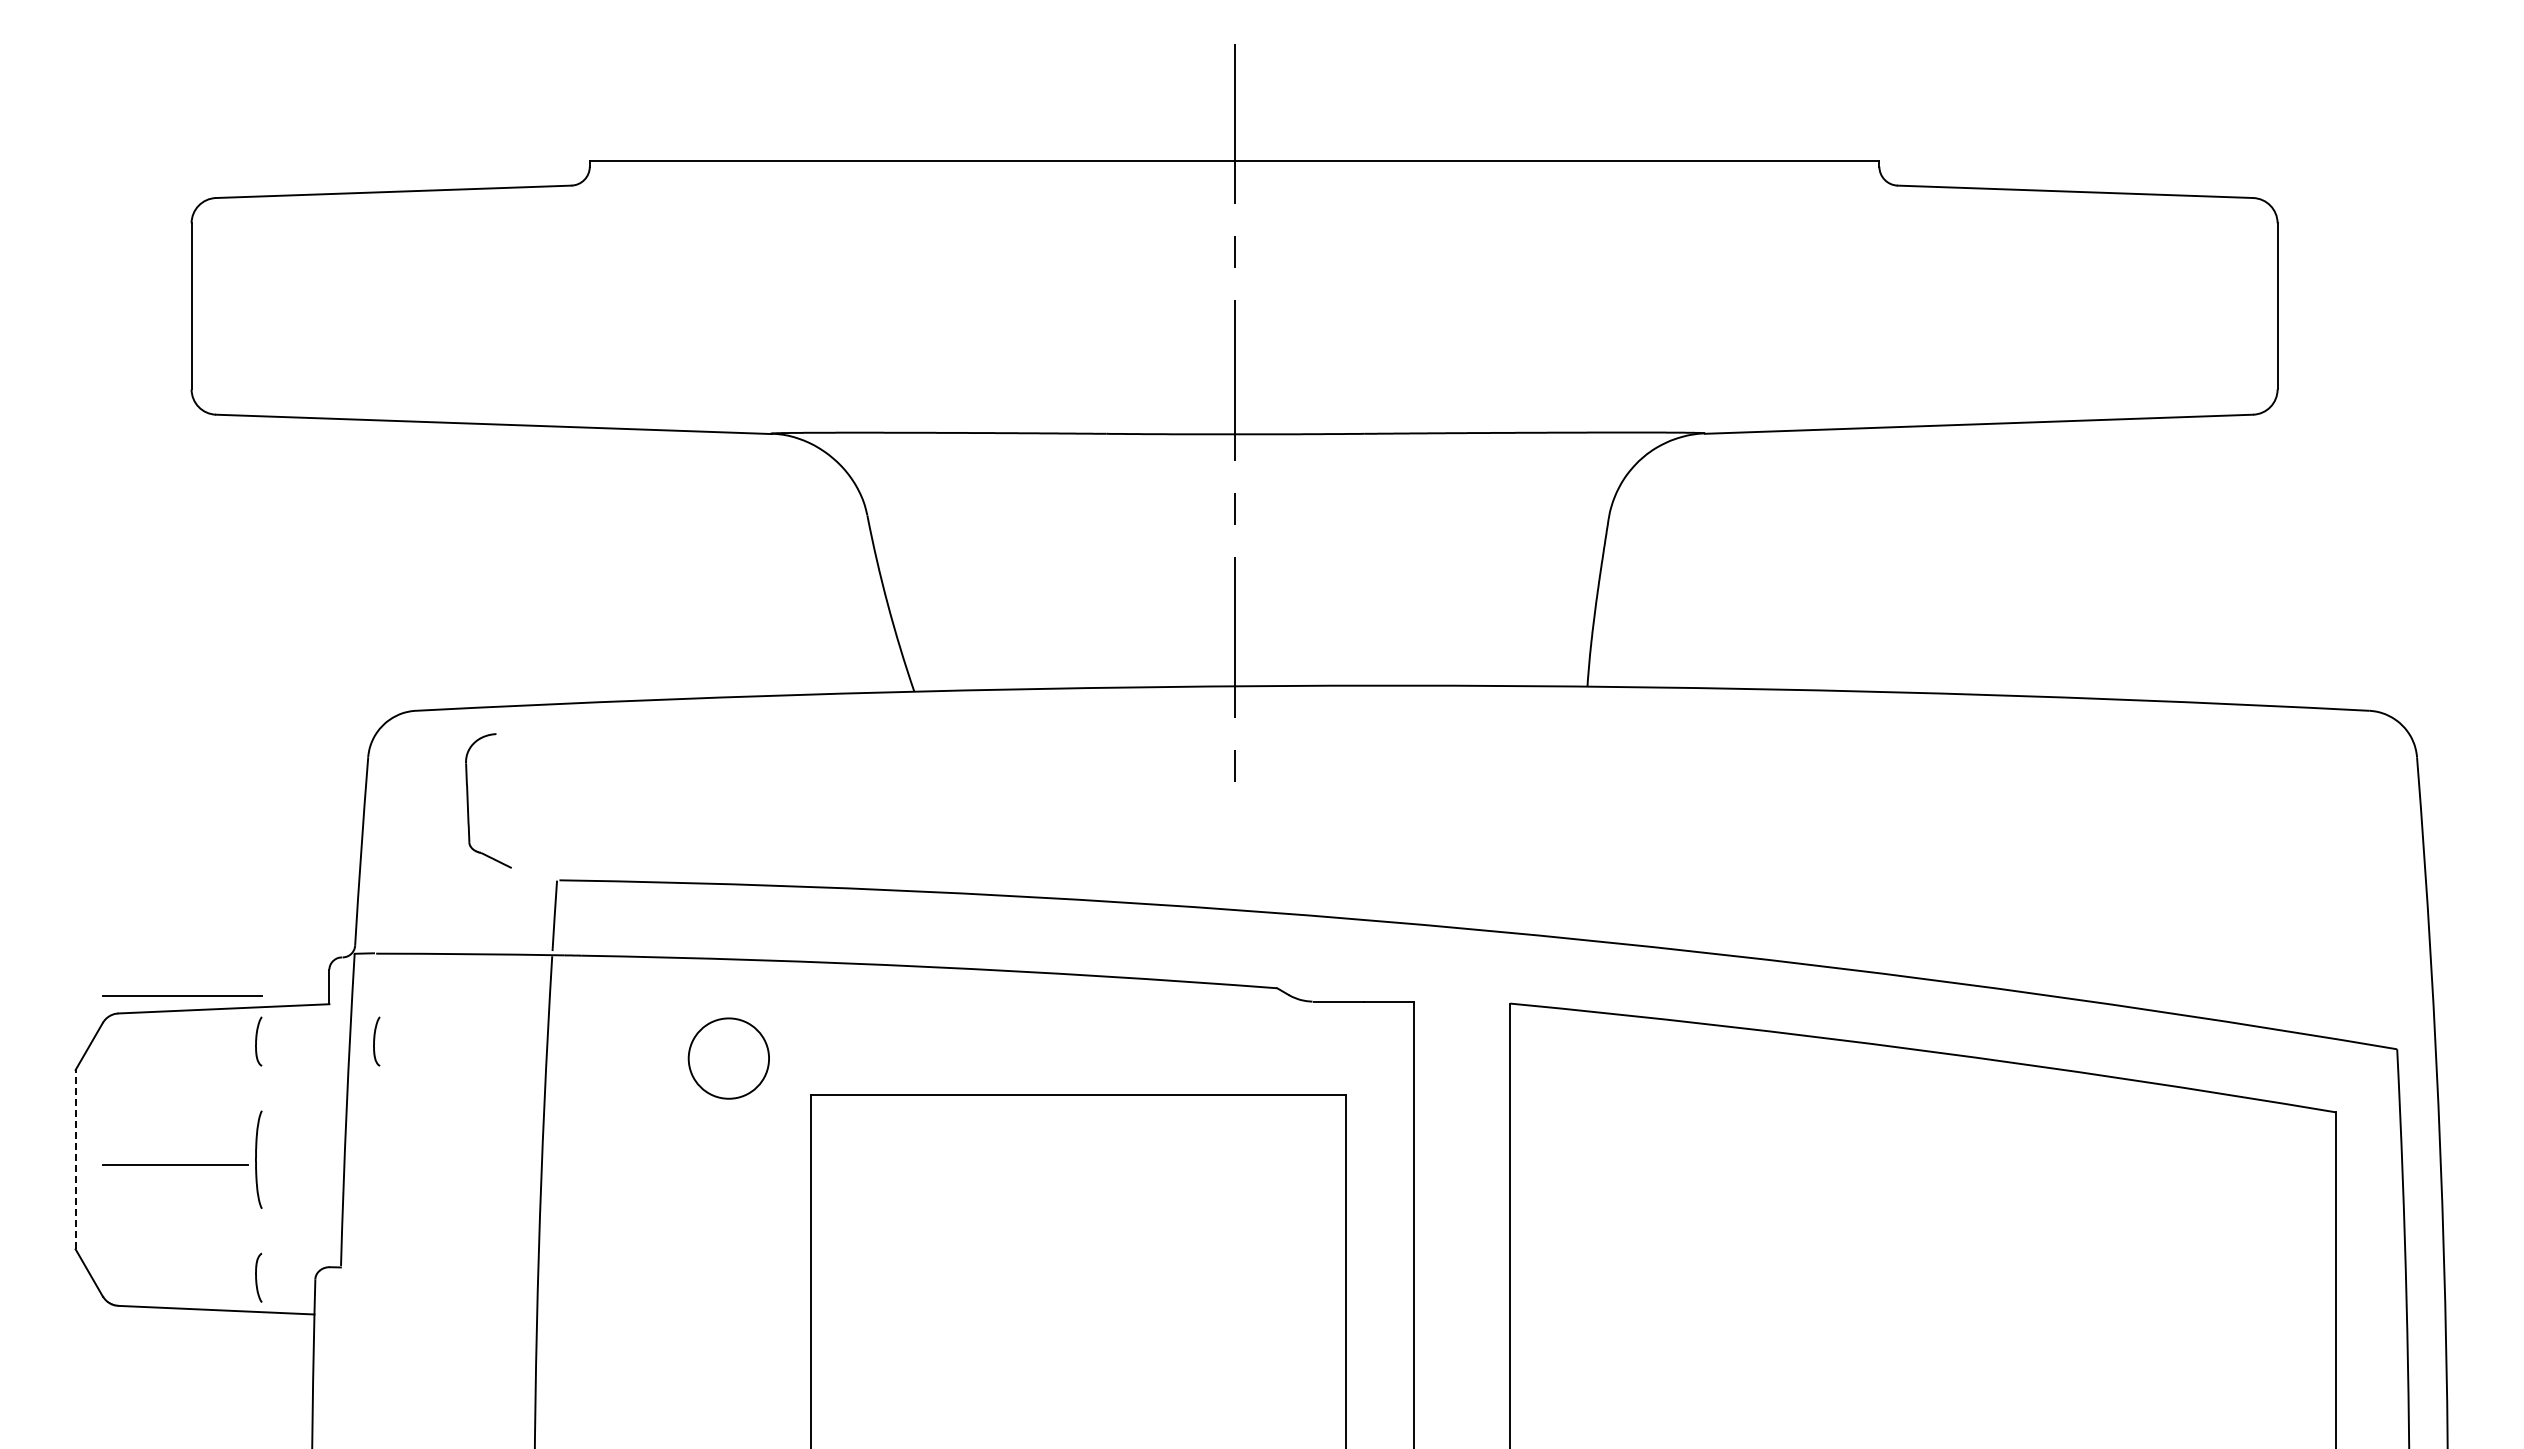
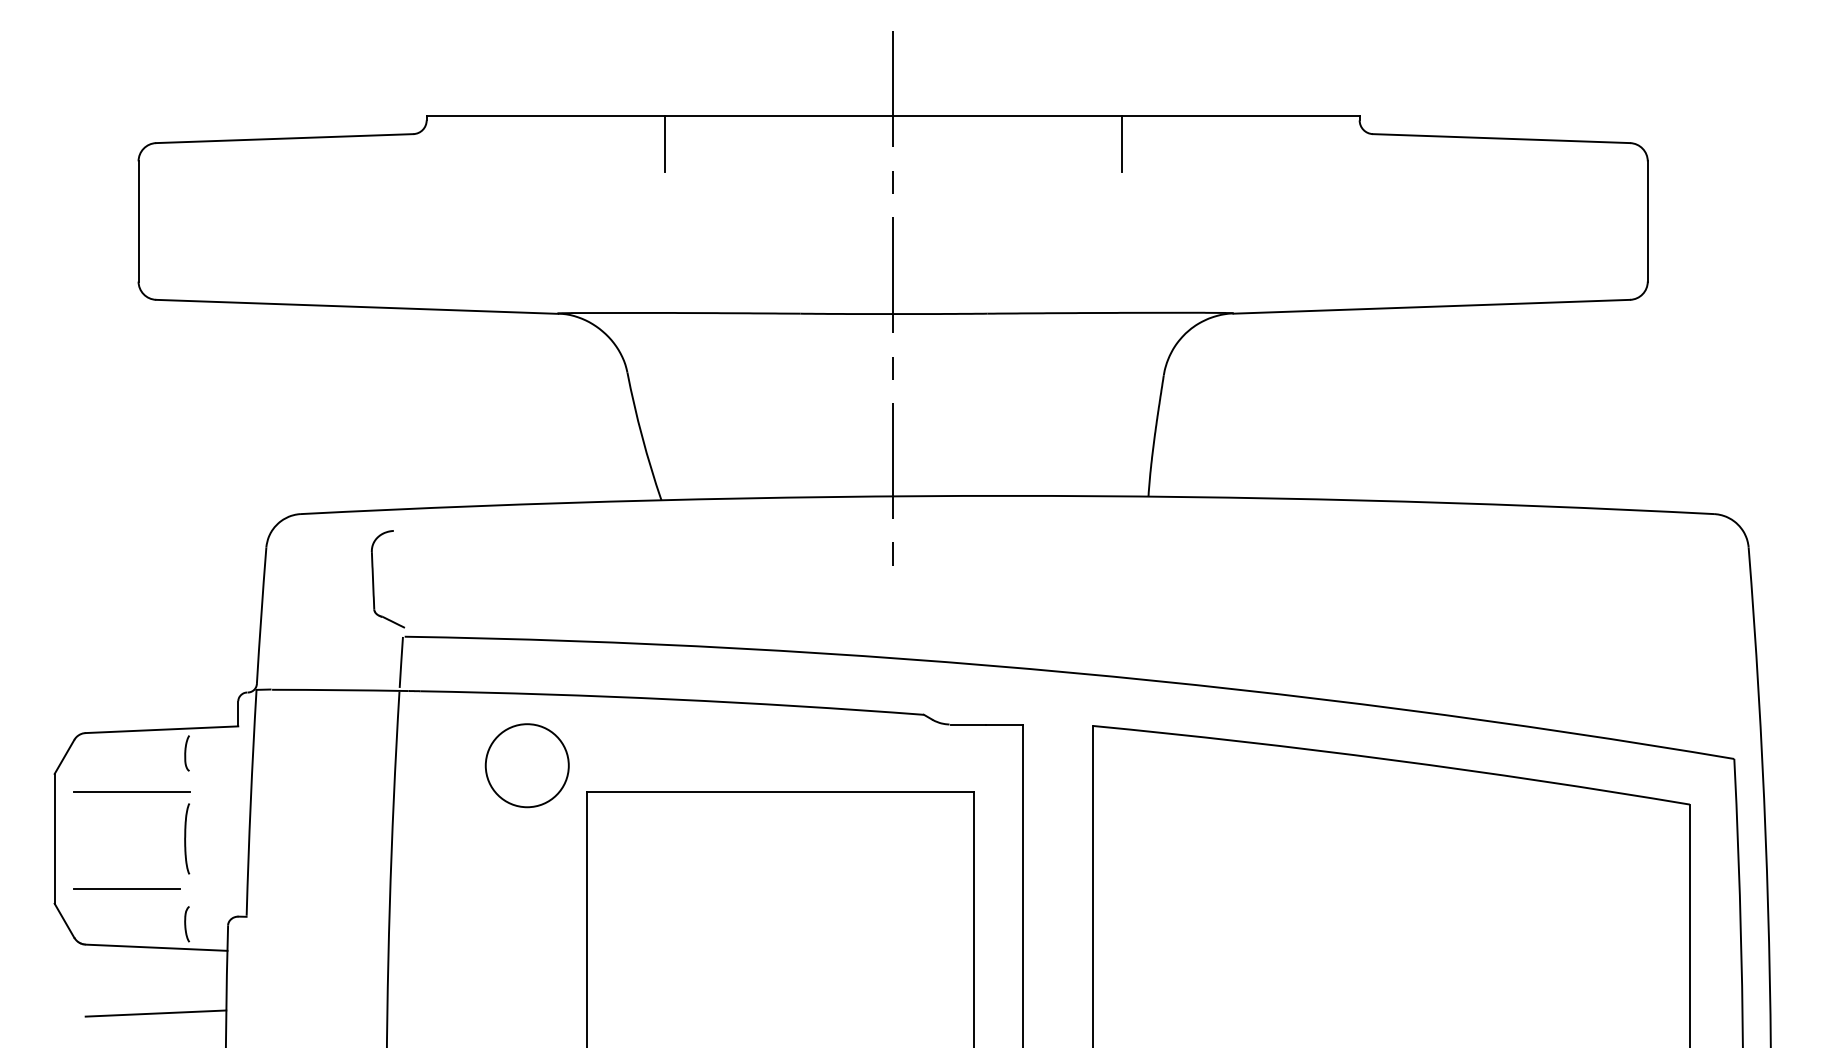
line: (918, 199) -> (664, 144), added
line: (1550, 199) -> (1121, 144), added
part: (468, 800) -> (373, 578), moved
line: (182, 995) -> (131, 791), moved
curve: (375, 1040) -> (271, 752), removed
circle: (728, 1058) -> (527, 765), size x1.43
line: (75, 1159) -> (54, 838), dashed -> solid
line: (175, 1164) -> (126, 889), moved
line: (215, 1400) -> (155, 1013), added

